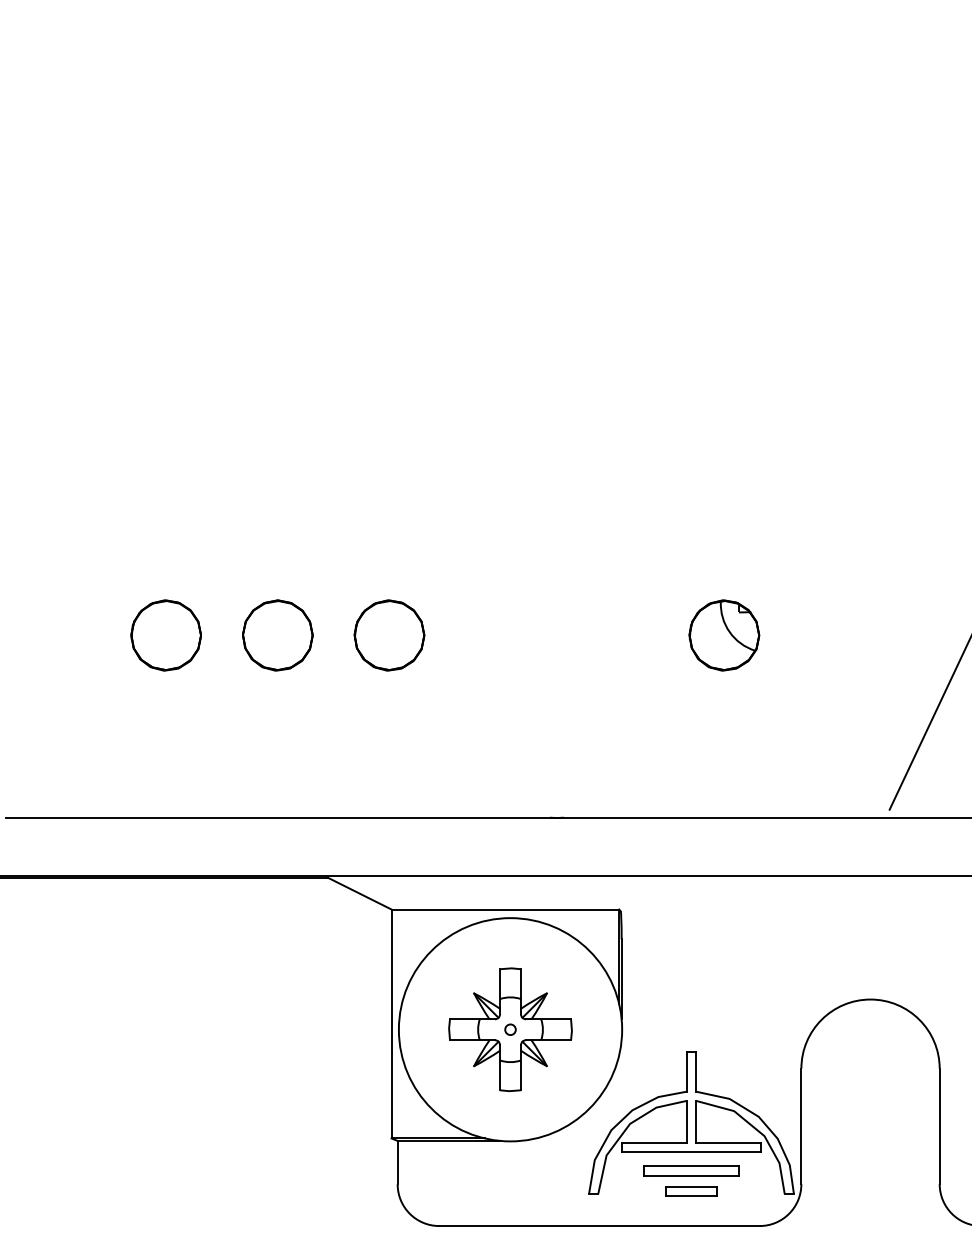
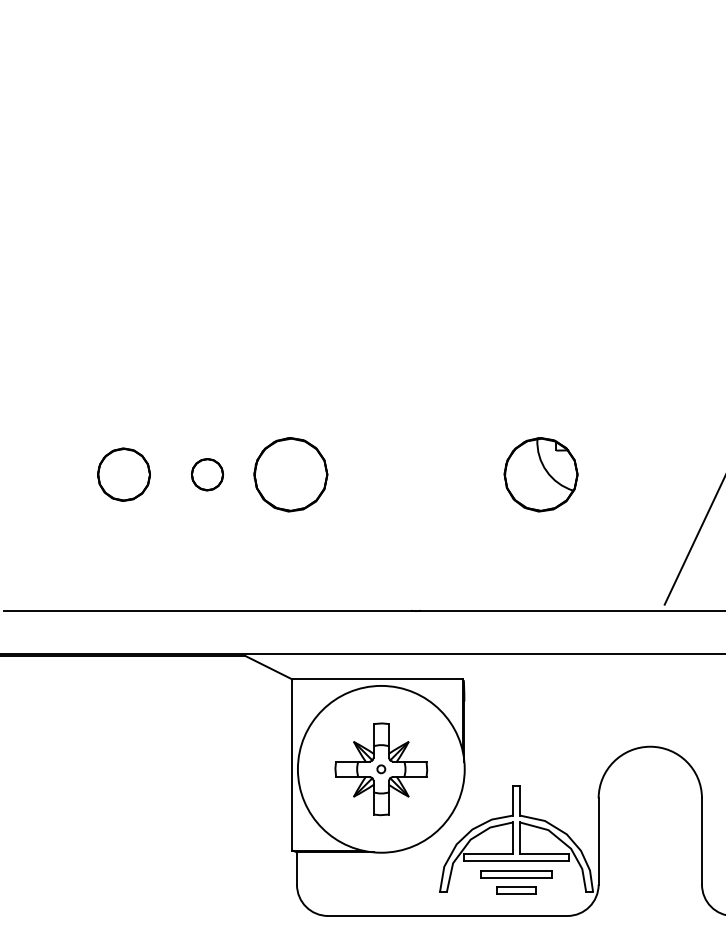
part: (277, 635) -> (207, 474), size x0.6
part: (389, 635) -> (290, 474), size x1.4
part: (724, 635) -> (541, 474), size x1.4

